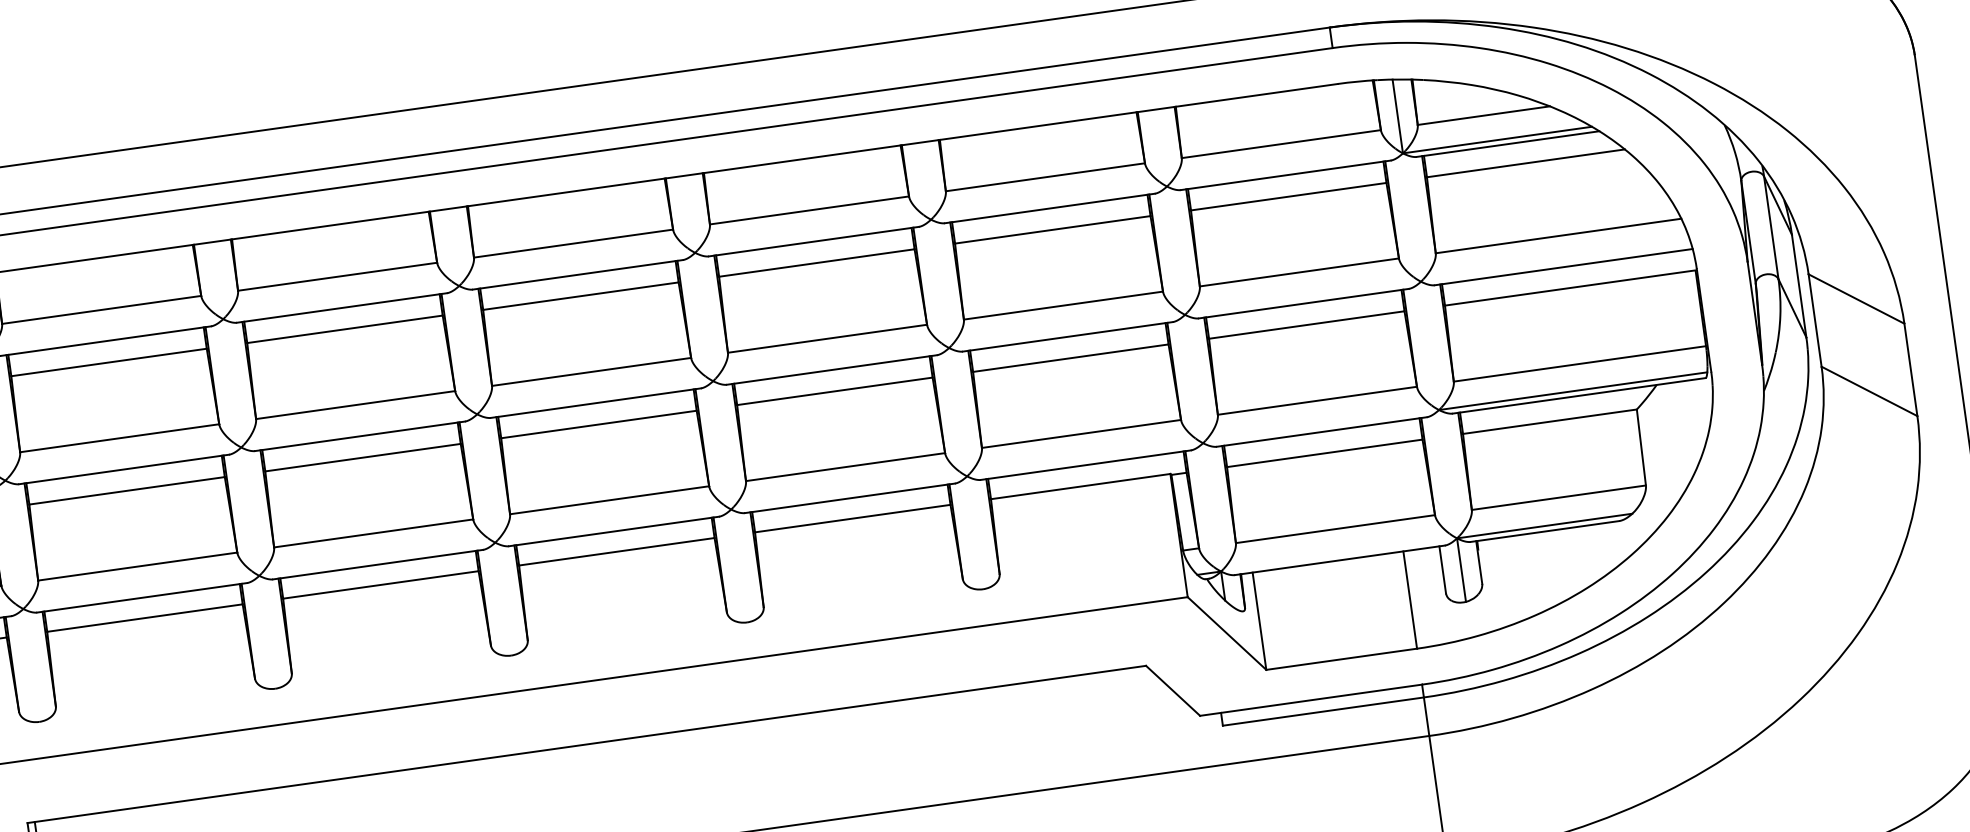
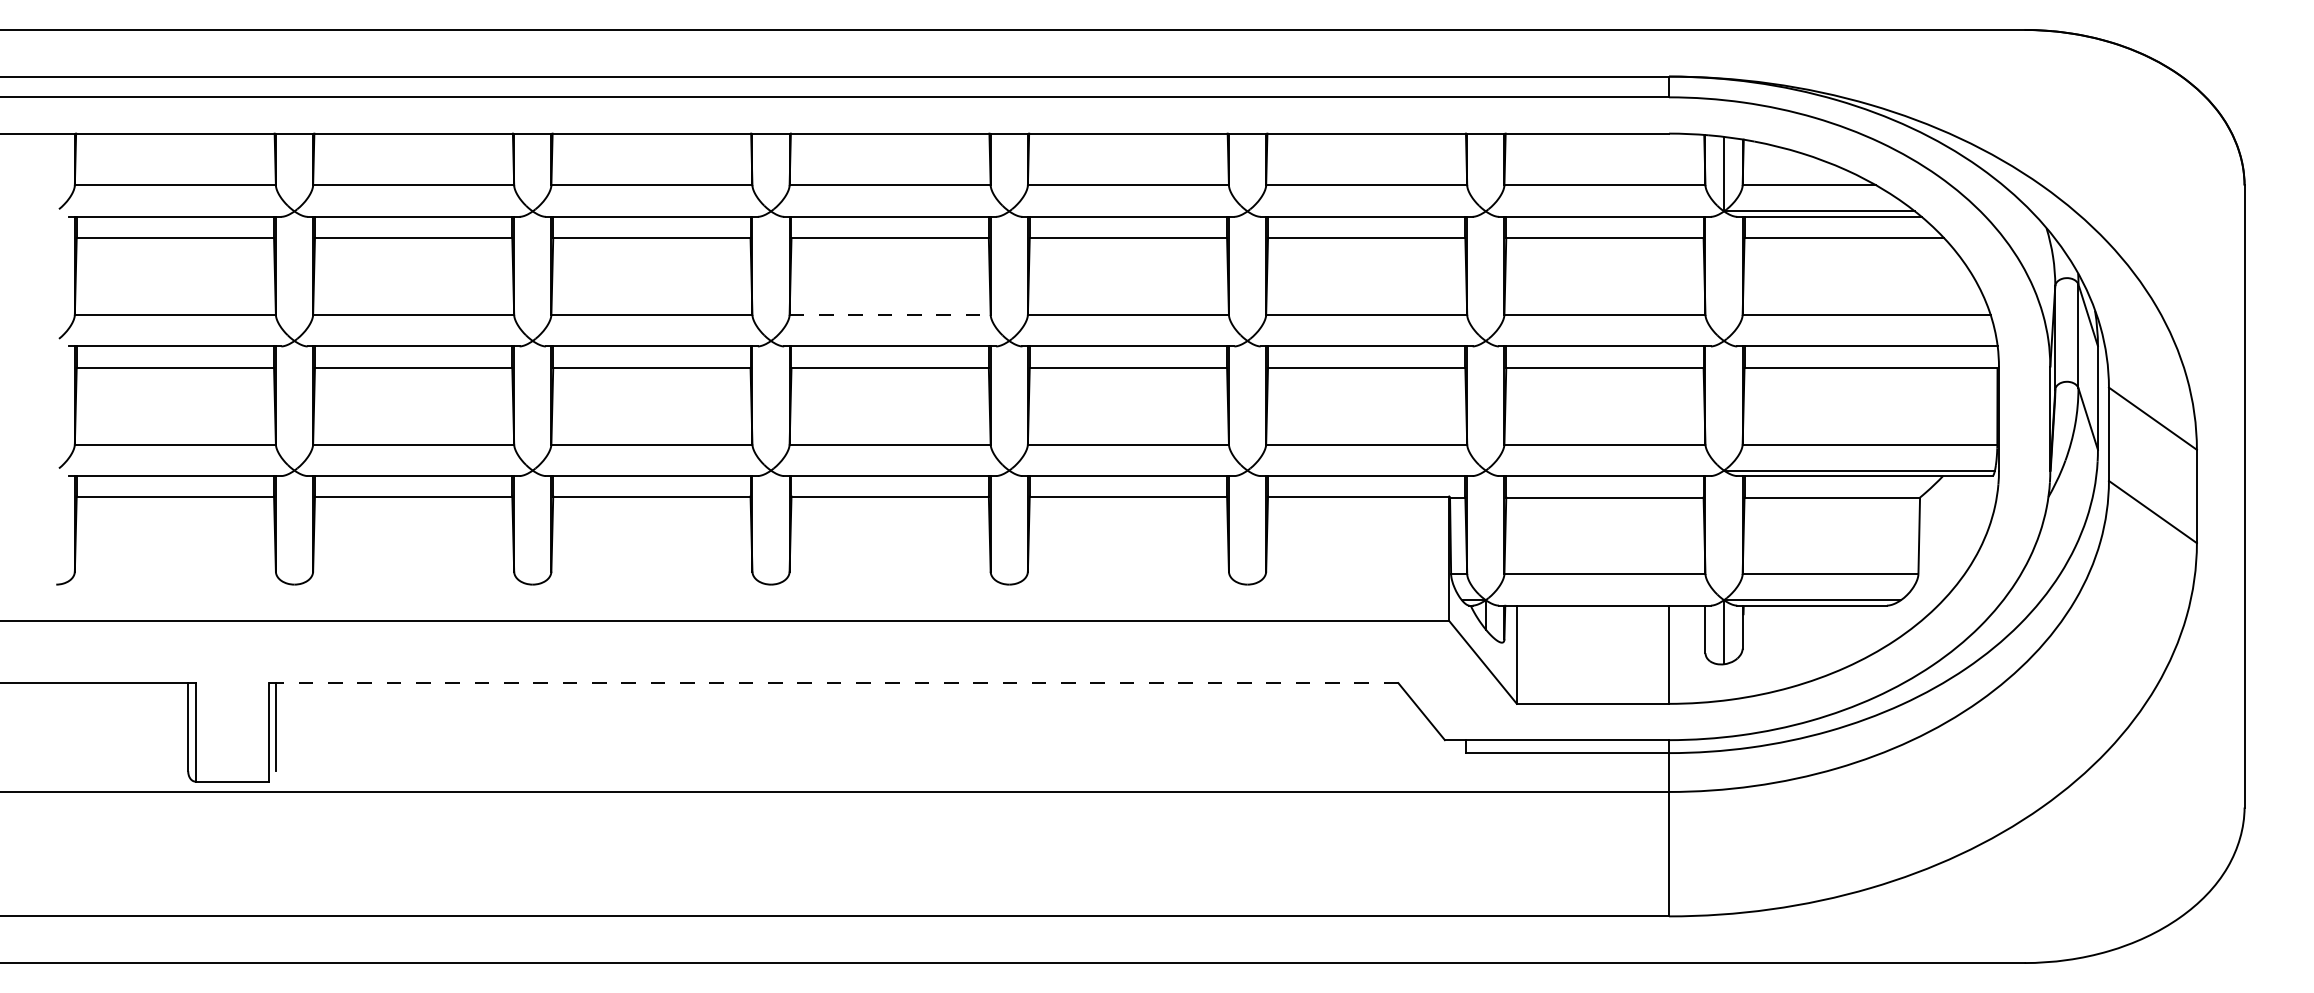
line: (591, 371) -> (890, 314), solid -> dashed
line: (586, 744) -> (833, 683), solid -> dashed

